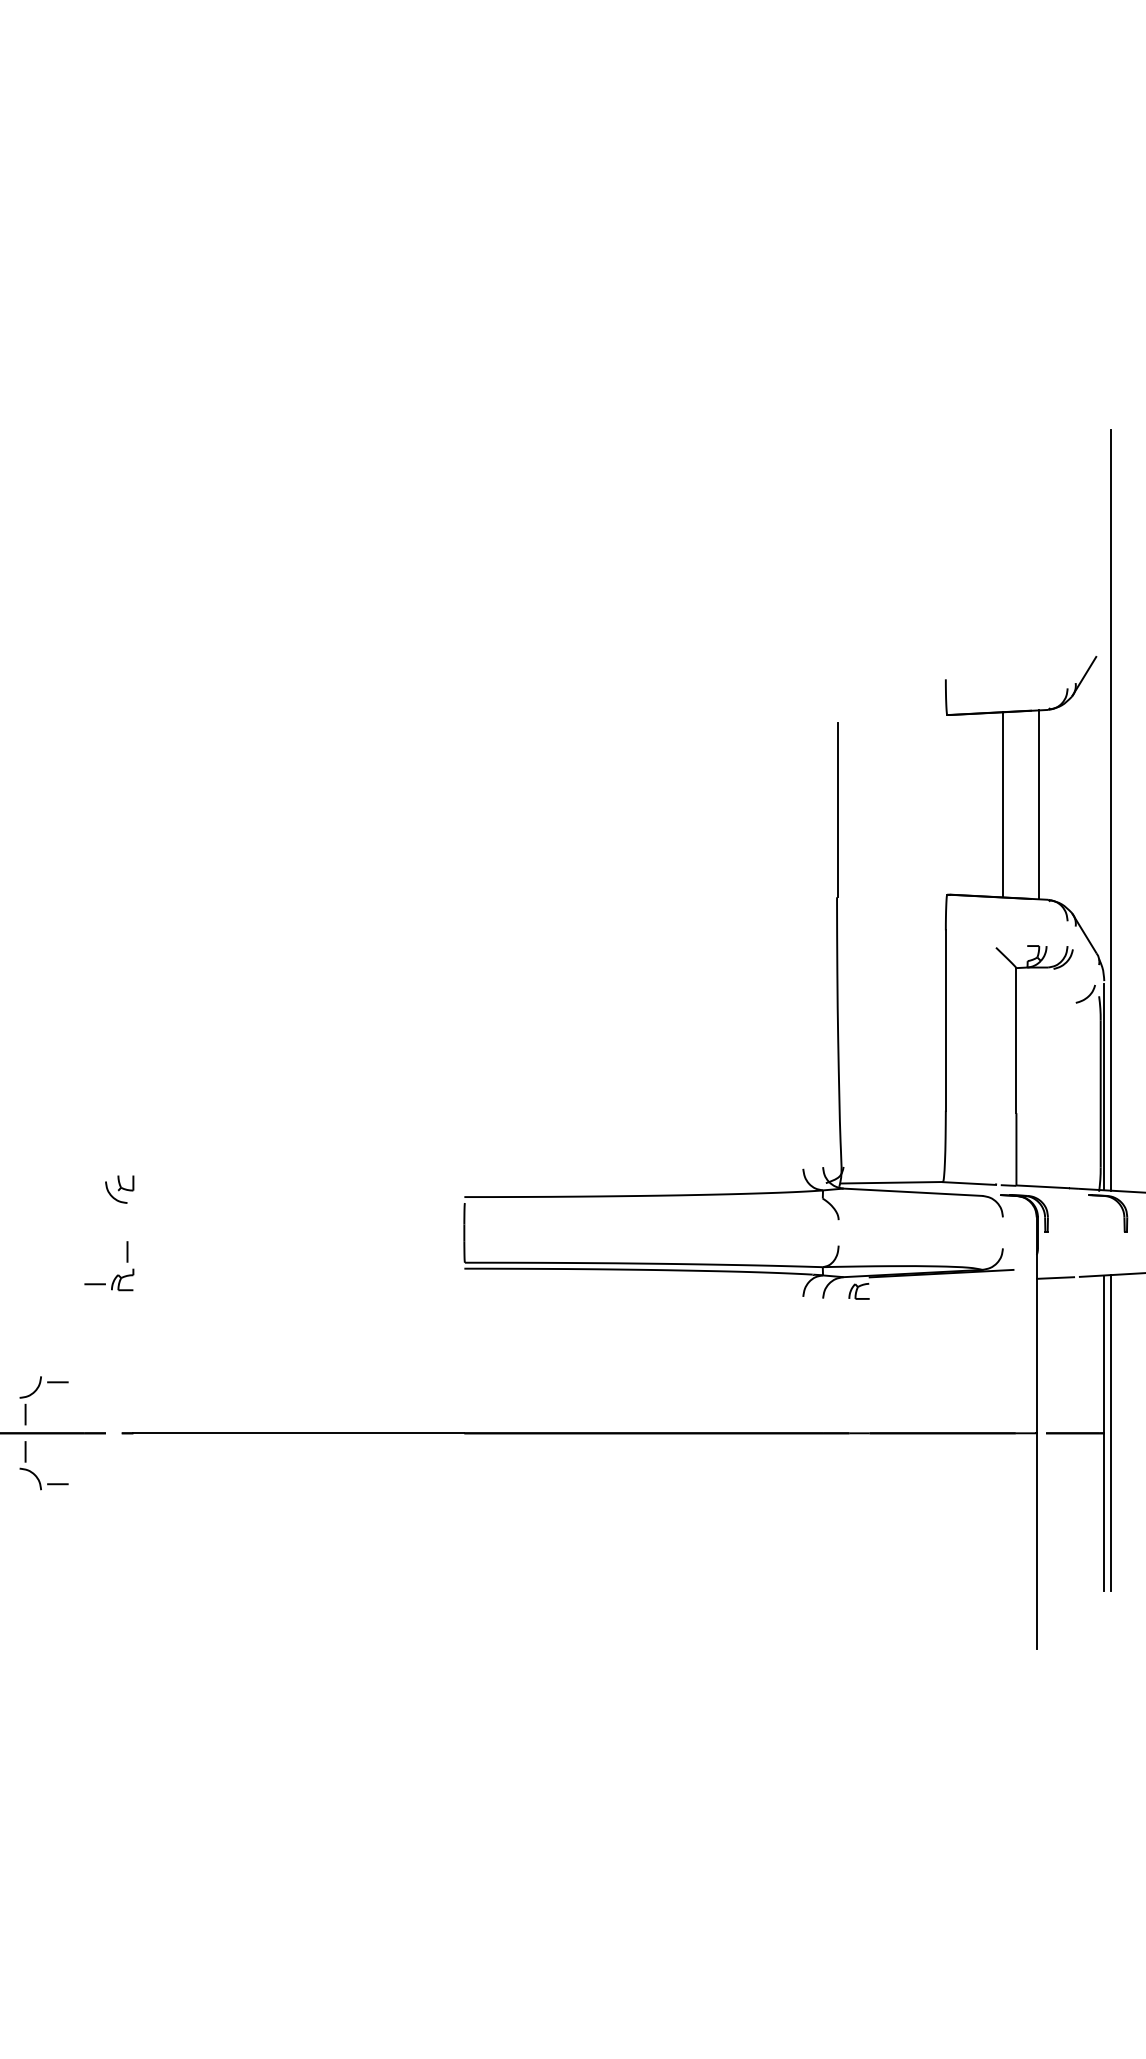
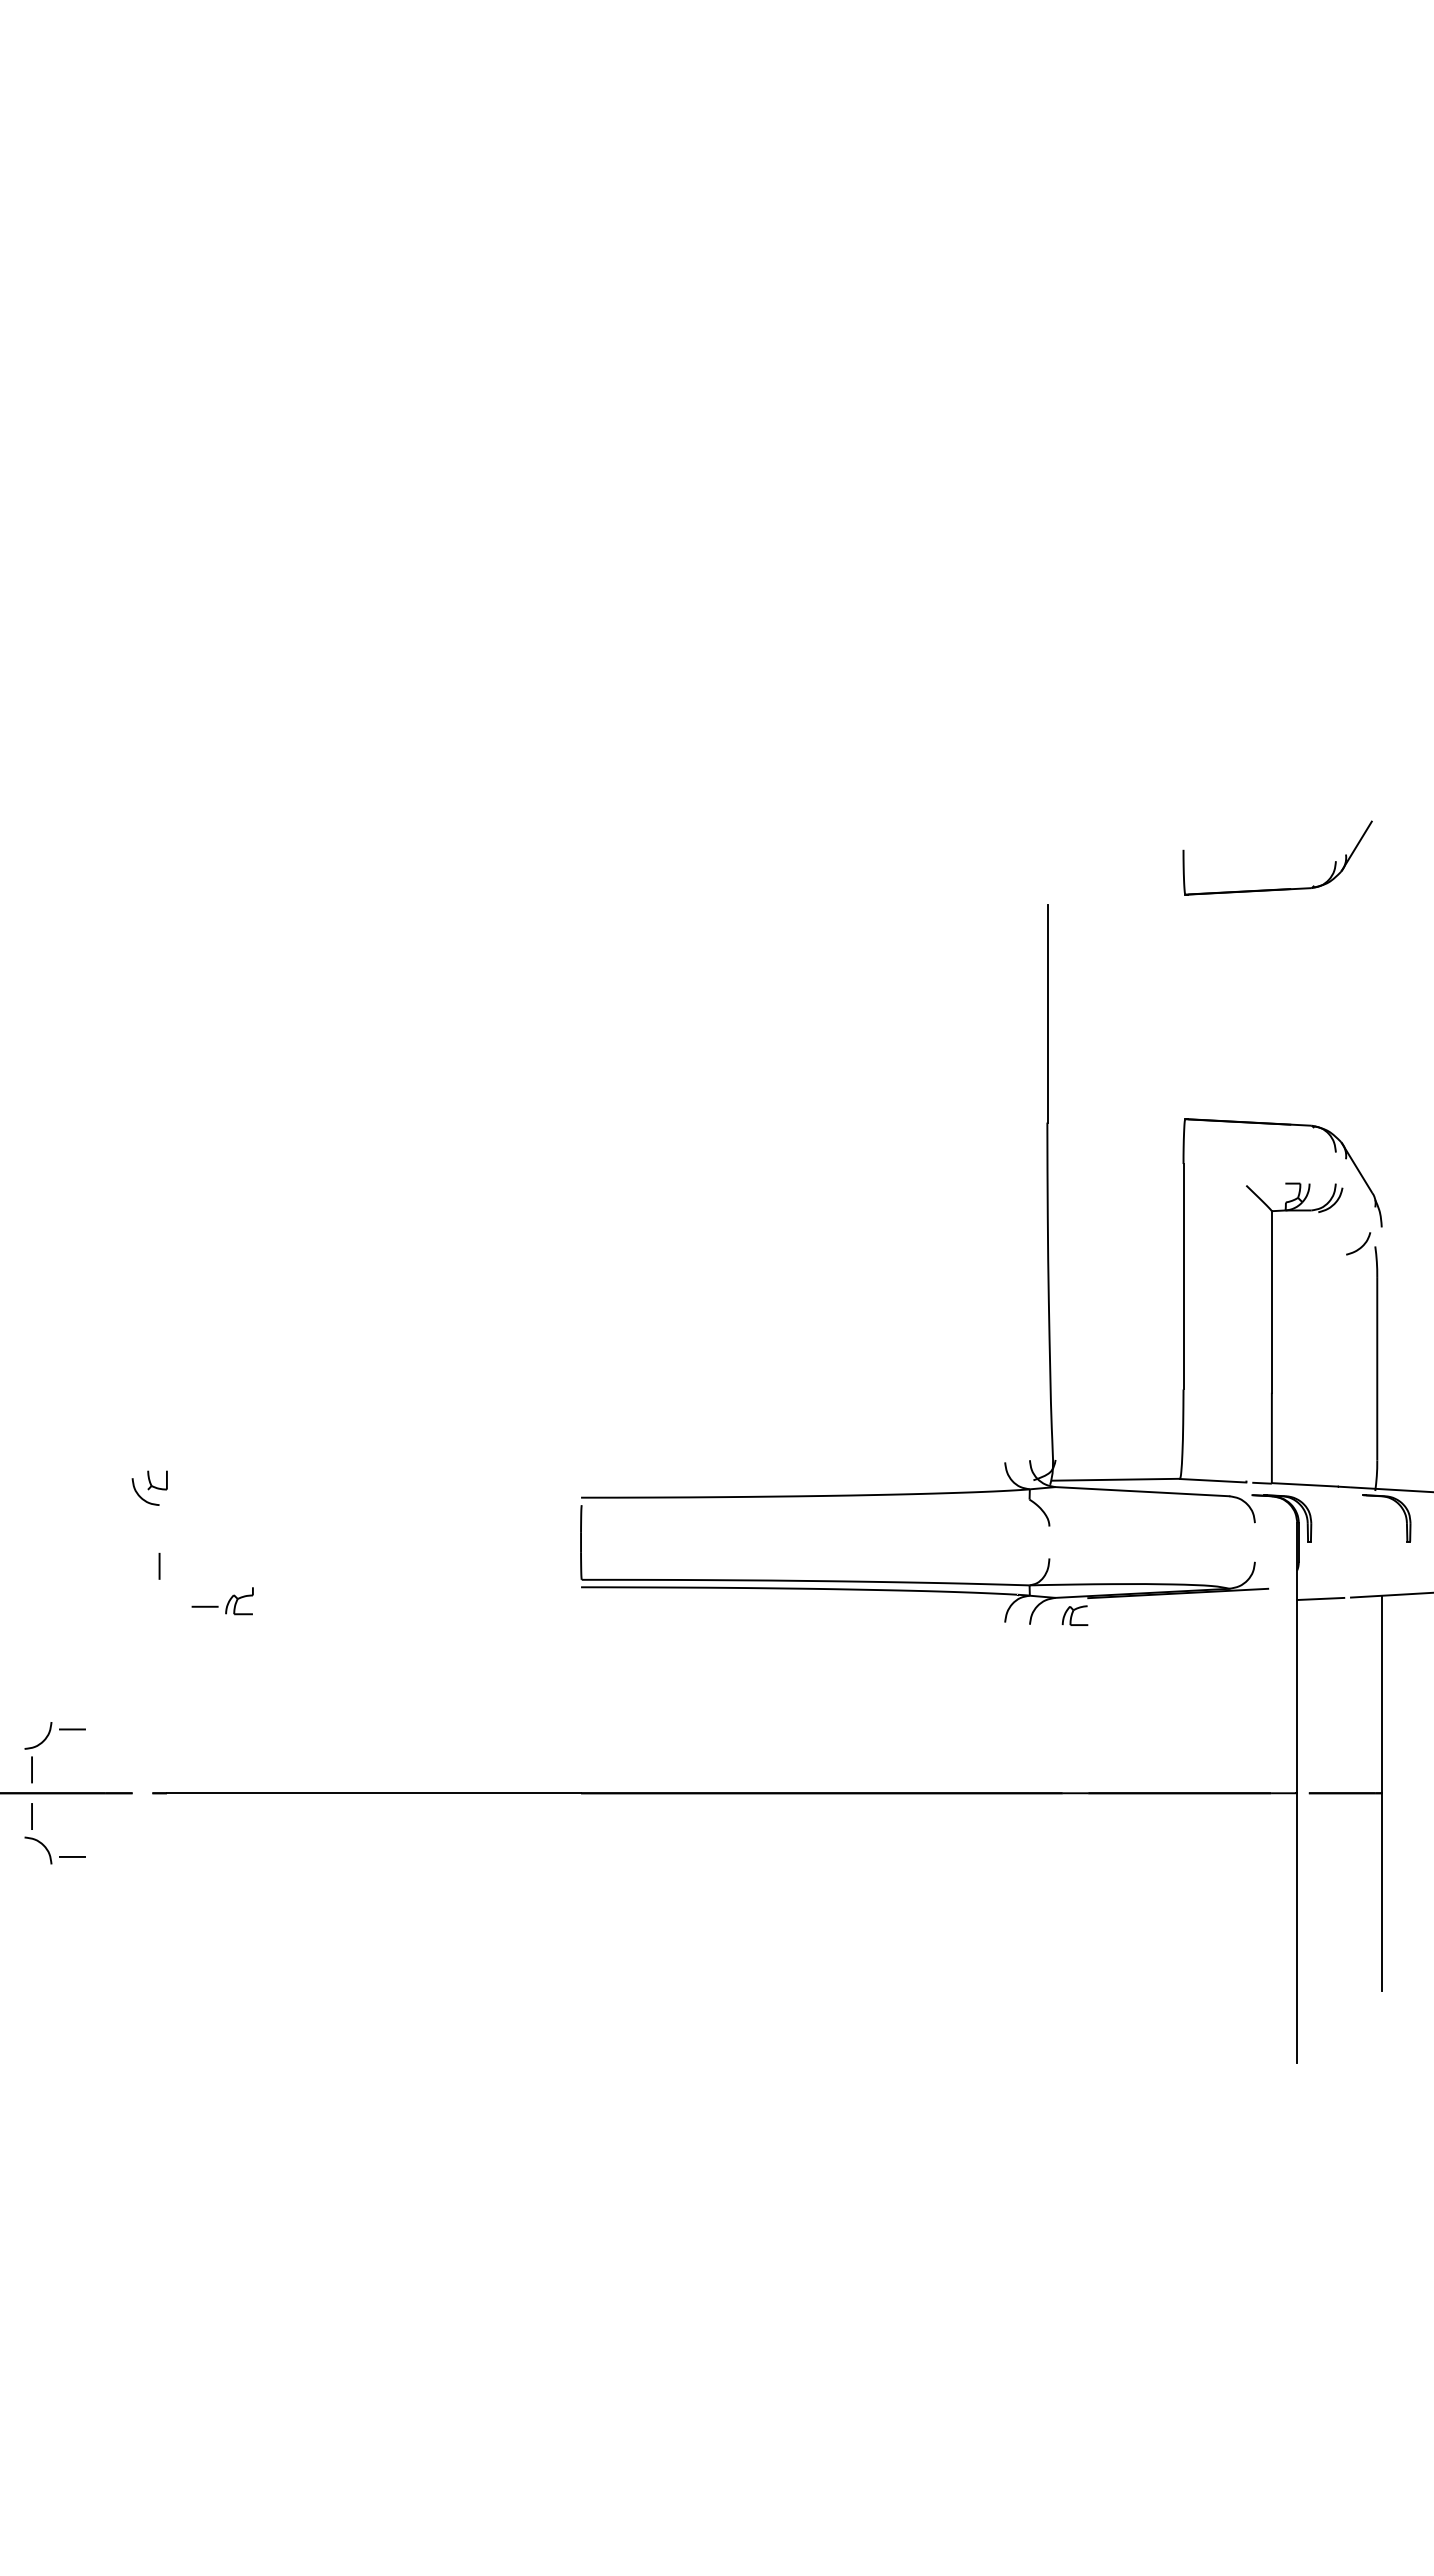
line: (1003, 804) -> (1255, 1006), removed
line: (1038, 804) -> (1299, 1006), removed
line: (1110, 810) -> (1389, 1013), removed
line: (1104, 1086) -> (1381, 1359), removed
part: (109, 1280) -> (222, 1601), moved
line: (1110, 1433) -> (1389, 1793), removed

